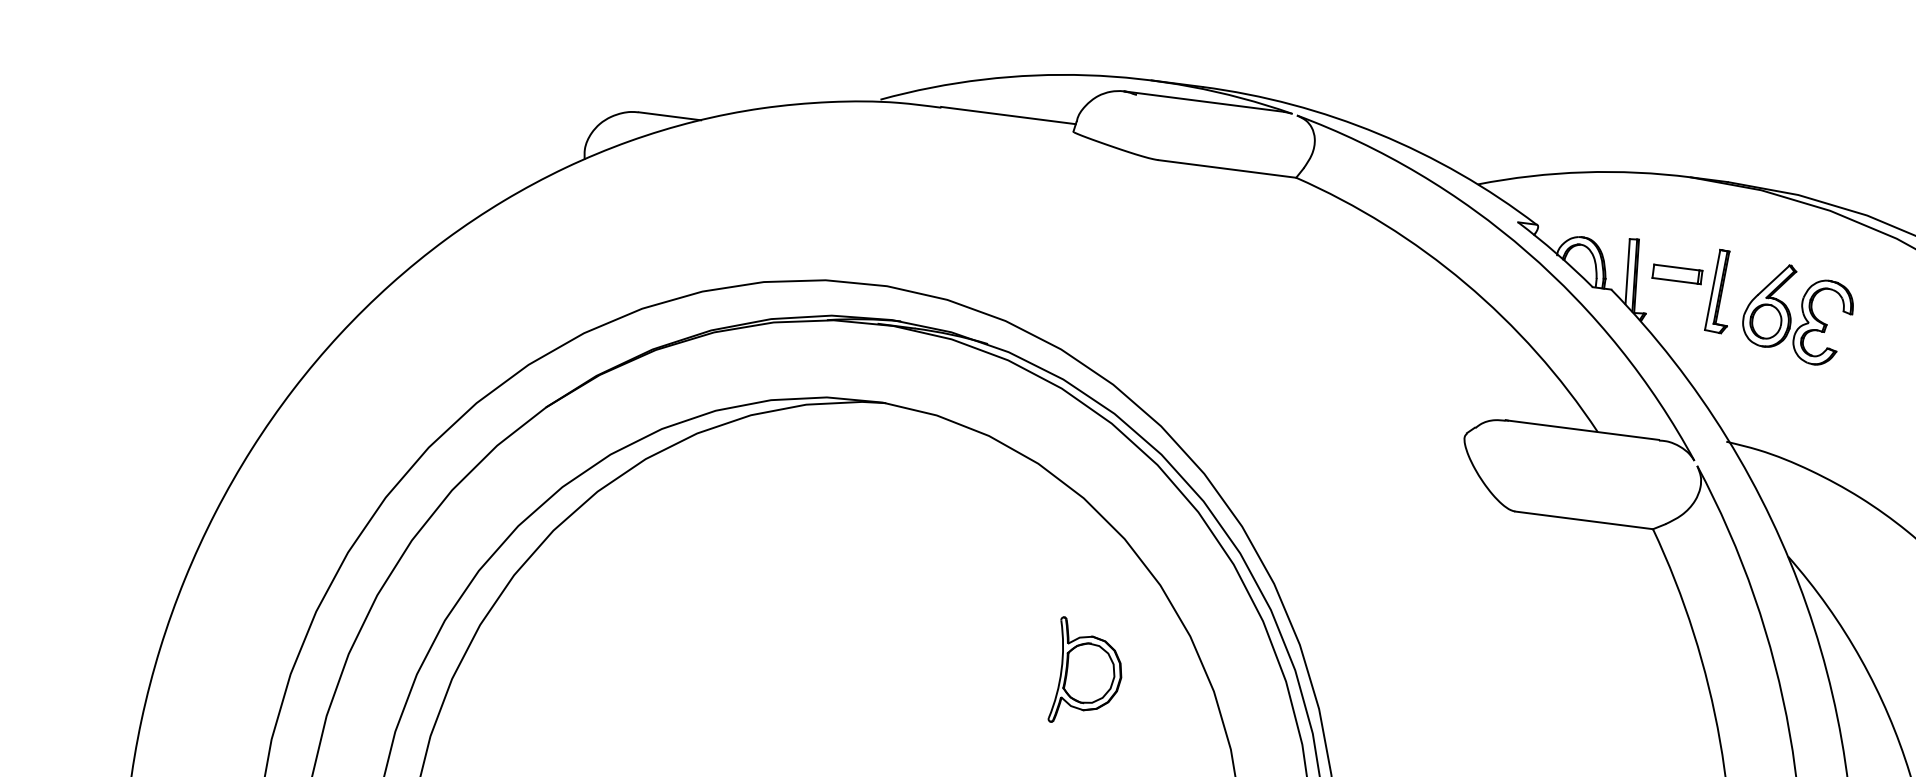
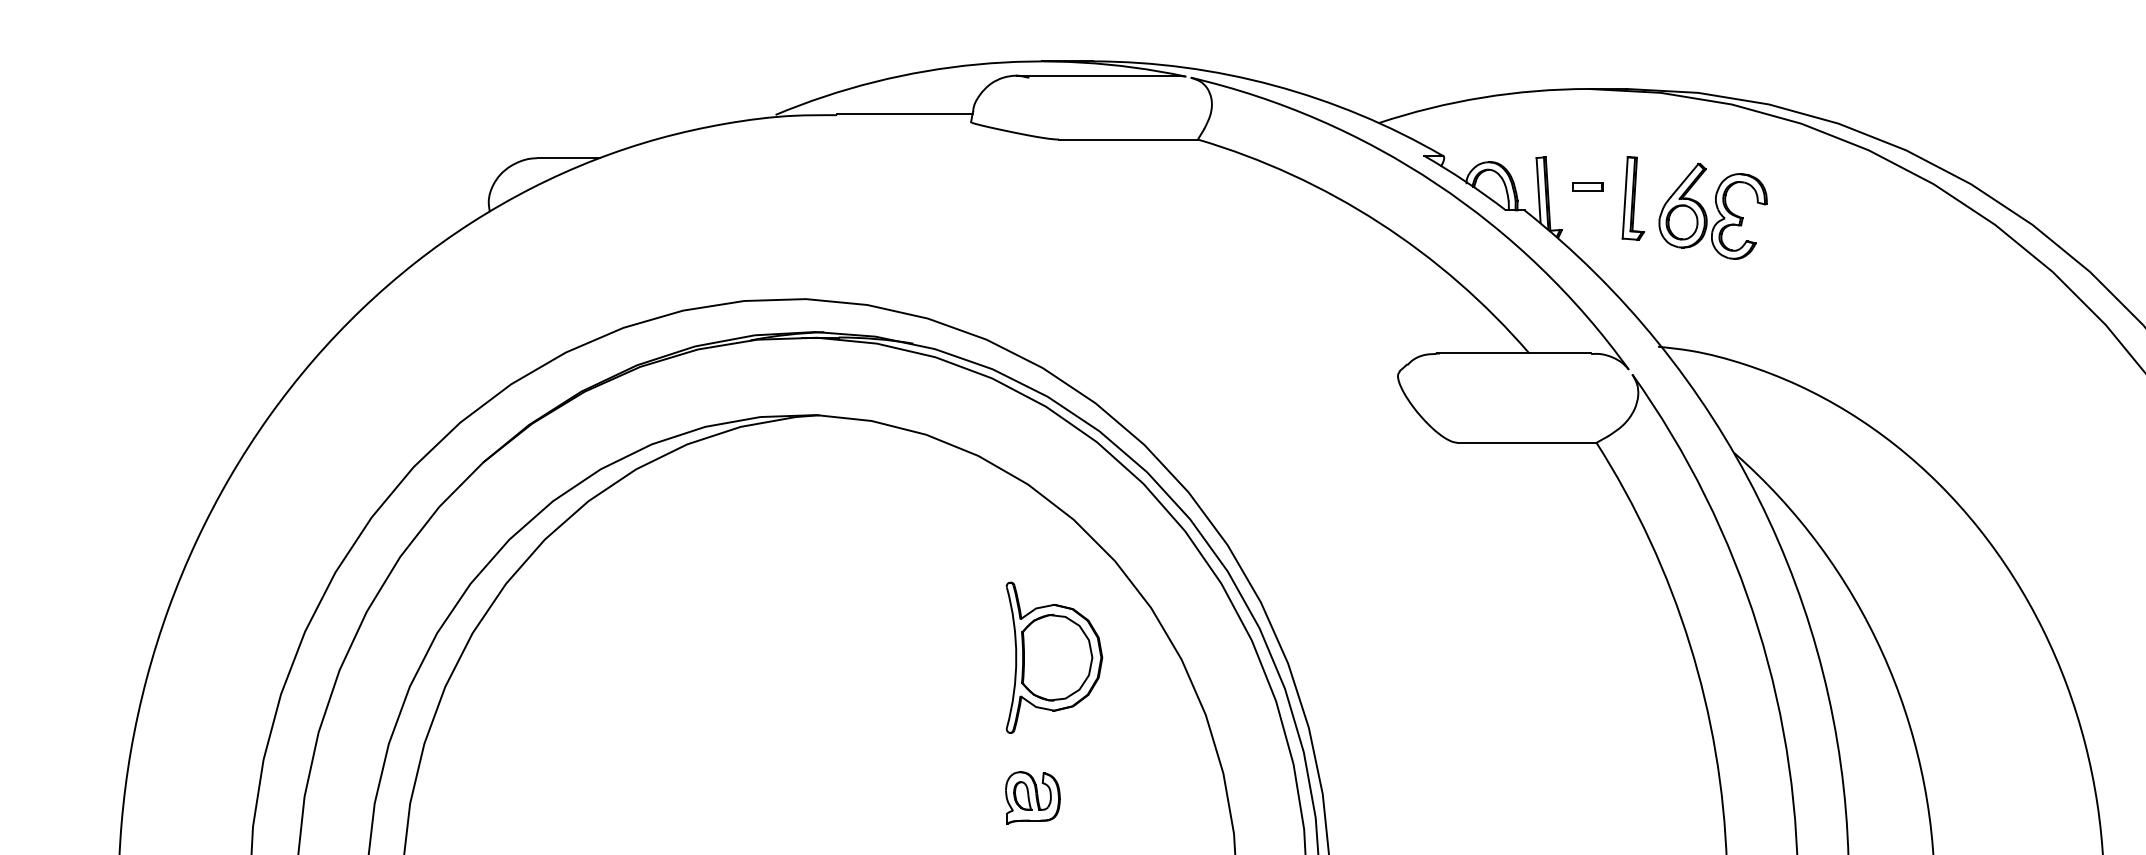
part: (1676, 273) -> (1587, 186), size x0.62
part: (1088, 673) -> (1054, 657), size x1.43

